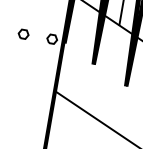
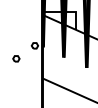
part: (23, 33) -> (16, 58), moved

